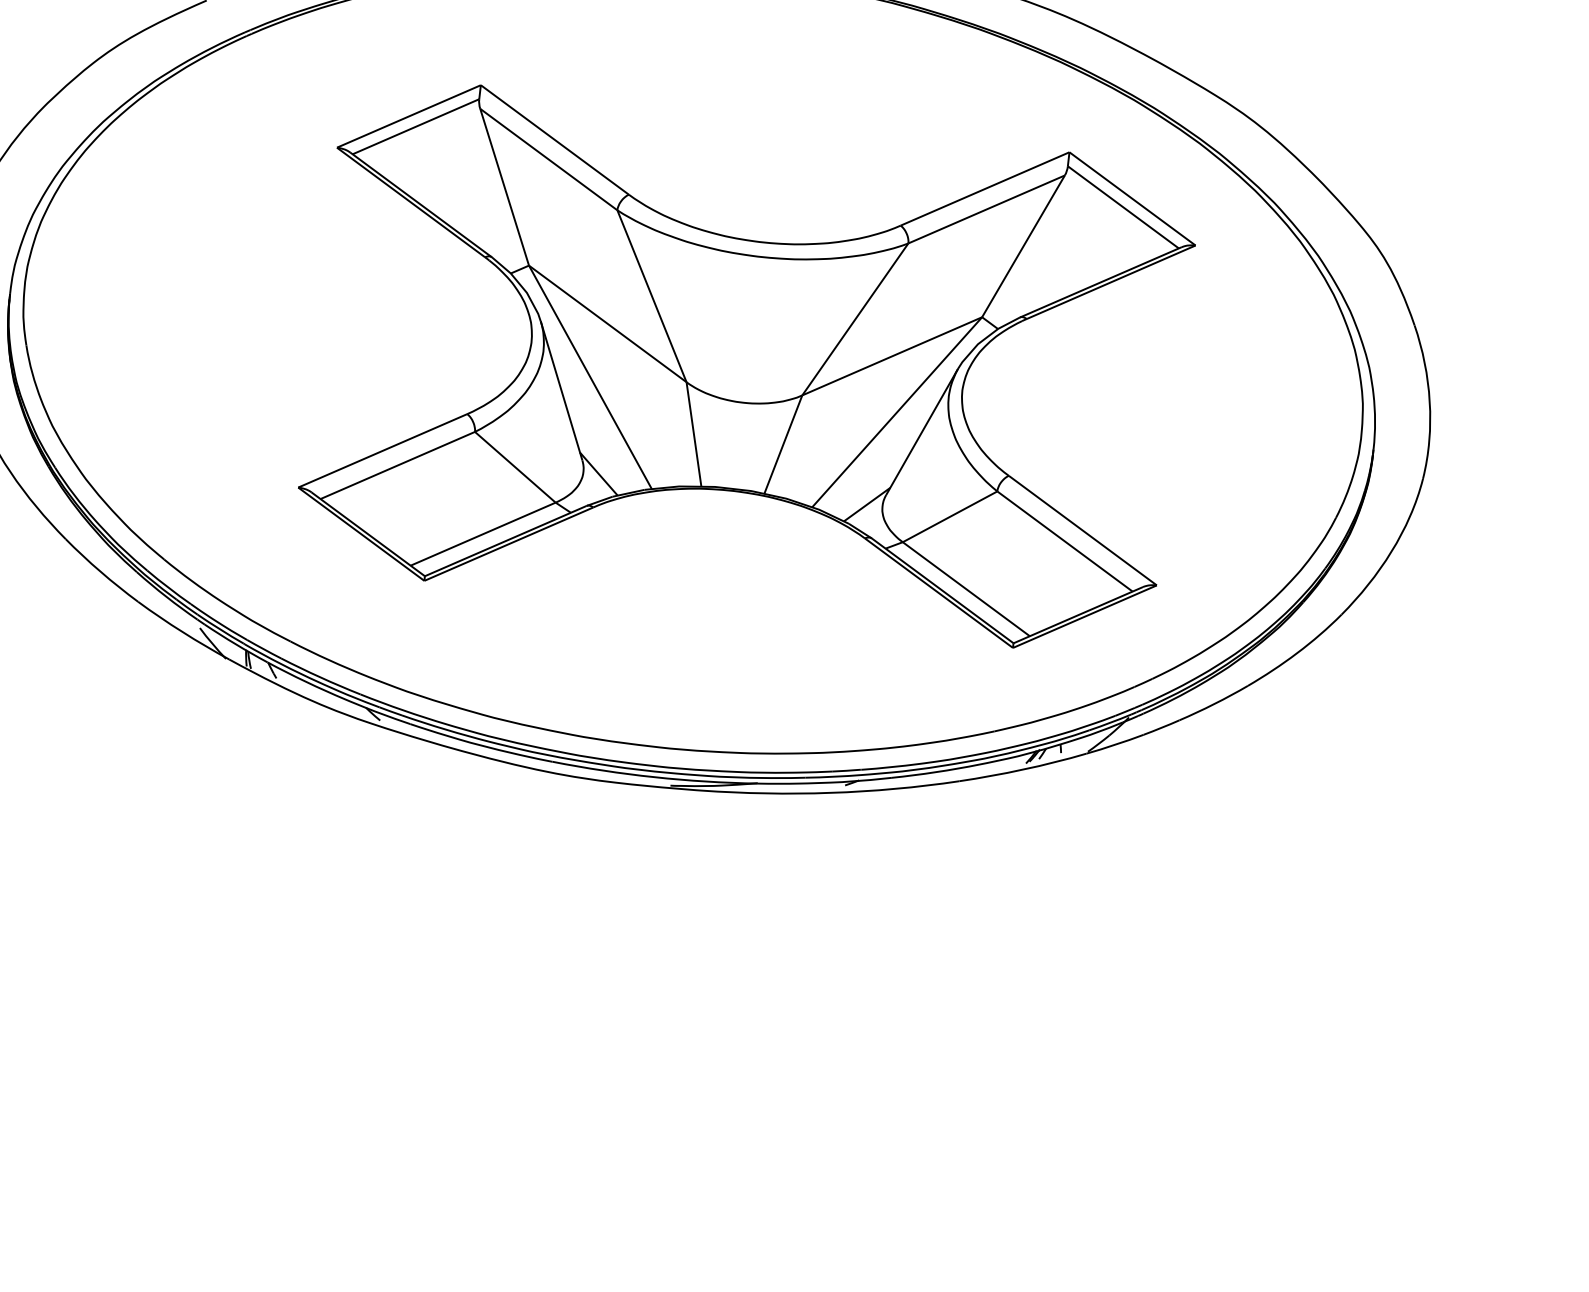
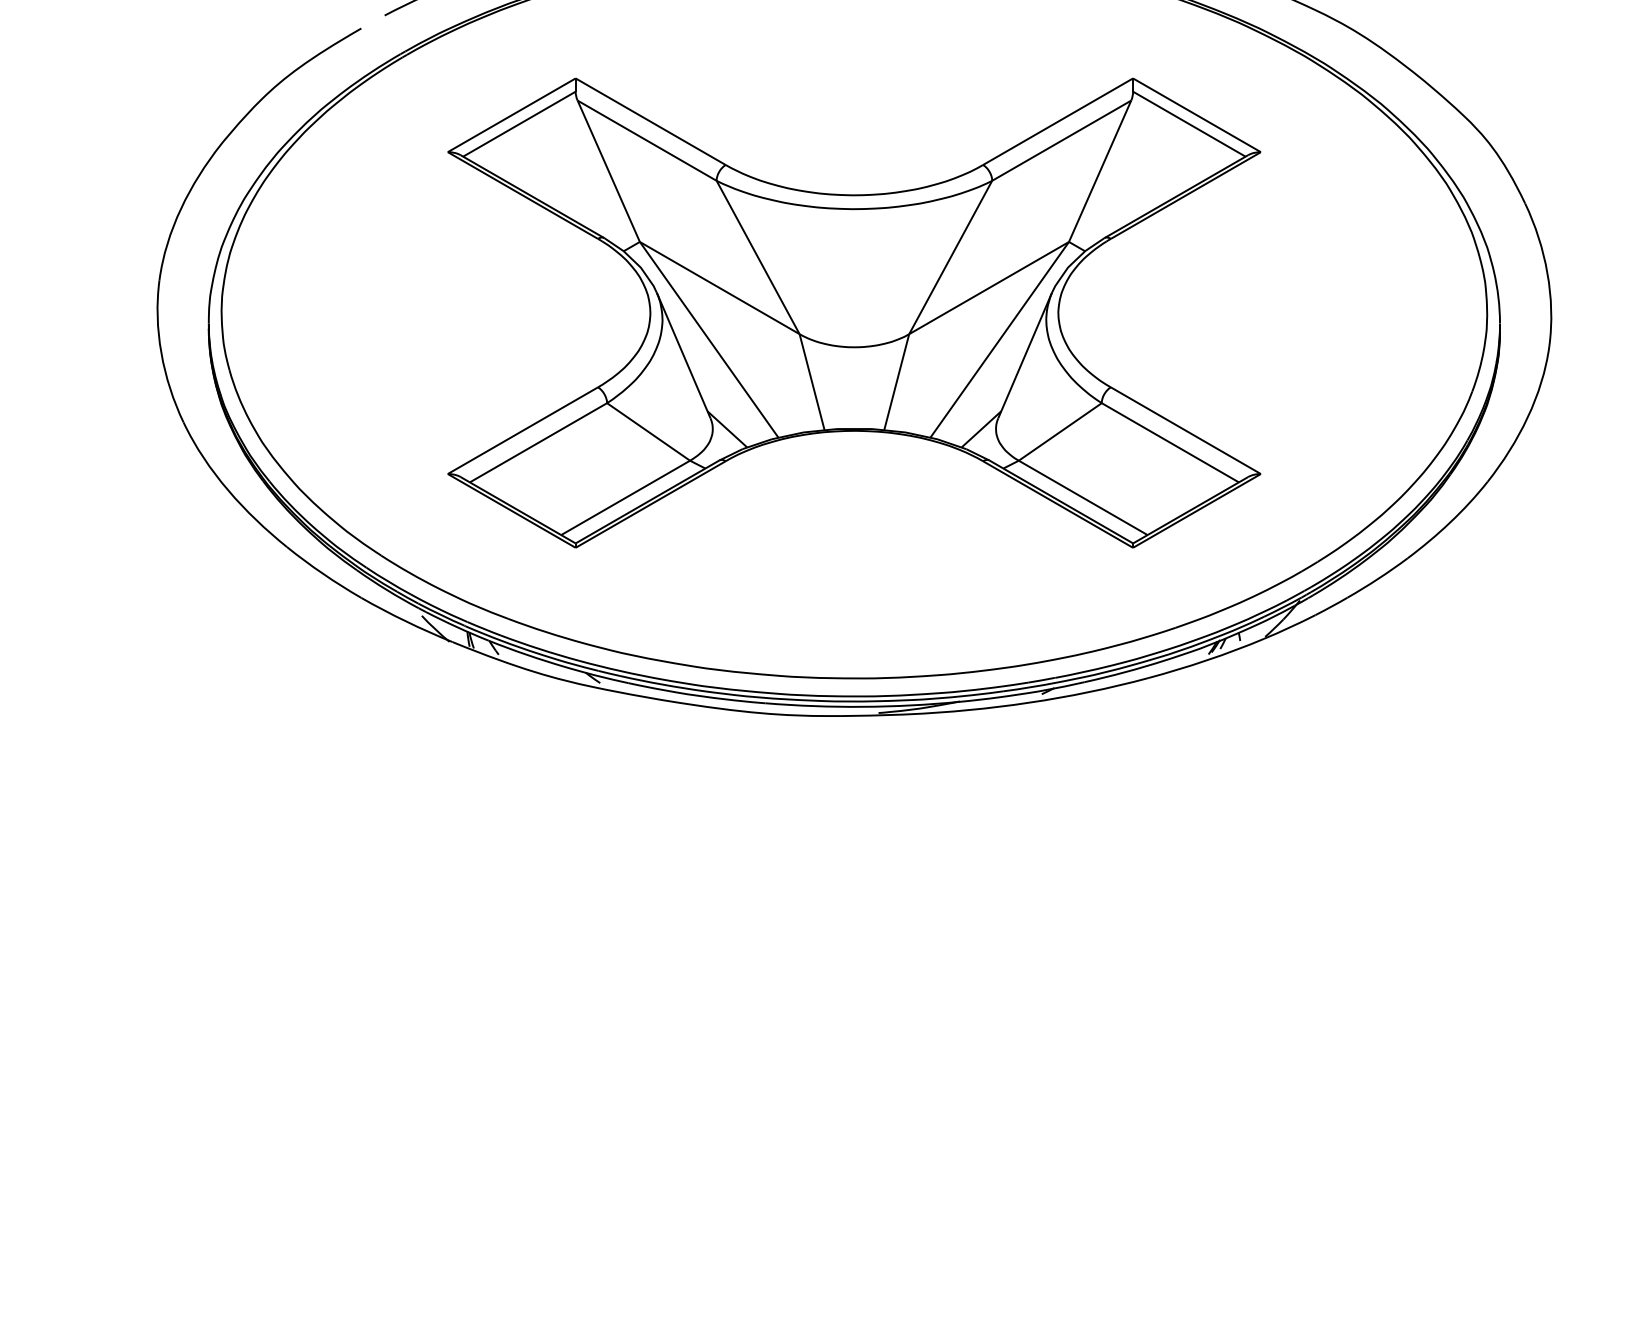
part: (747, 365) -> (854, 312), moved

